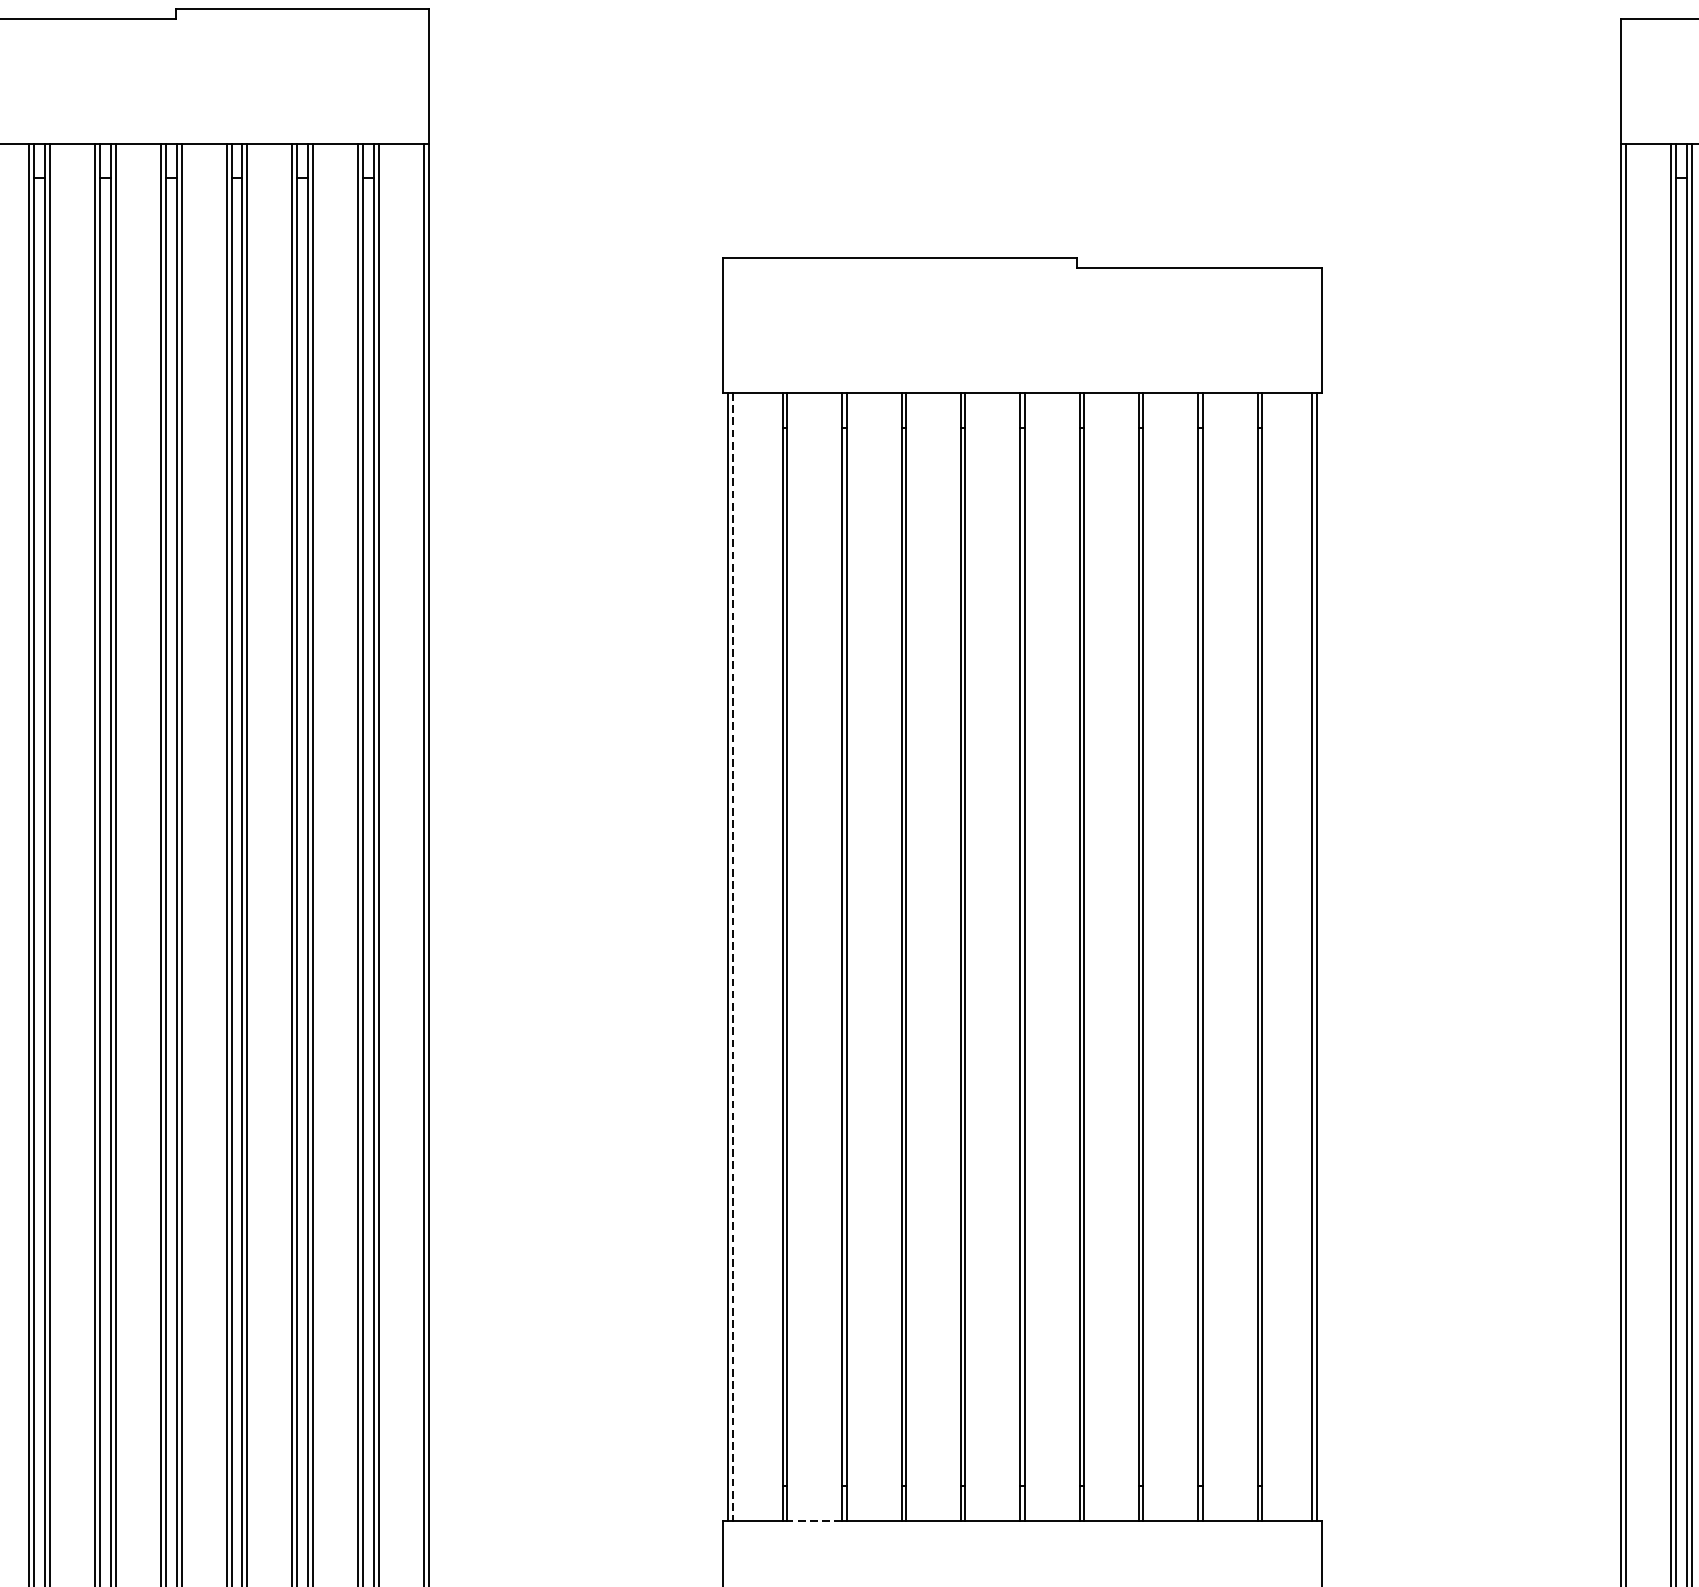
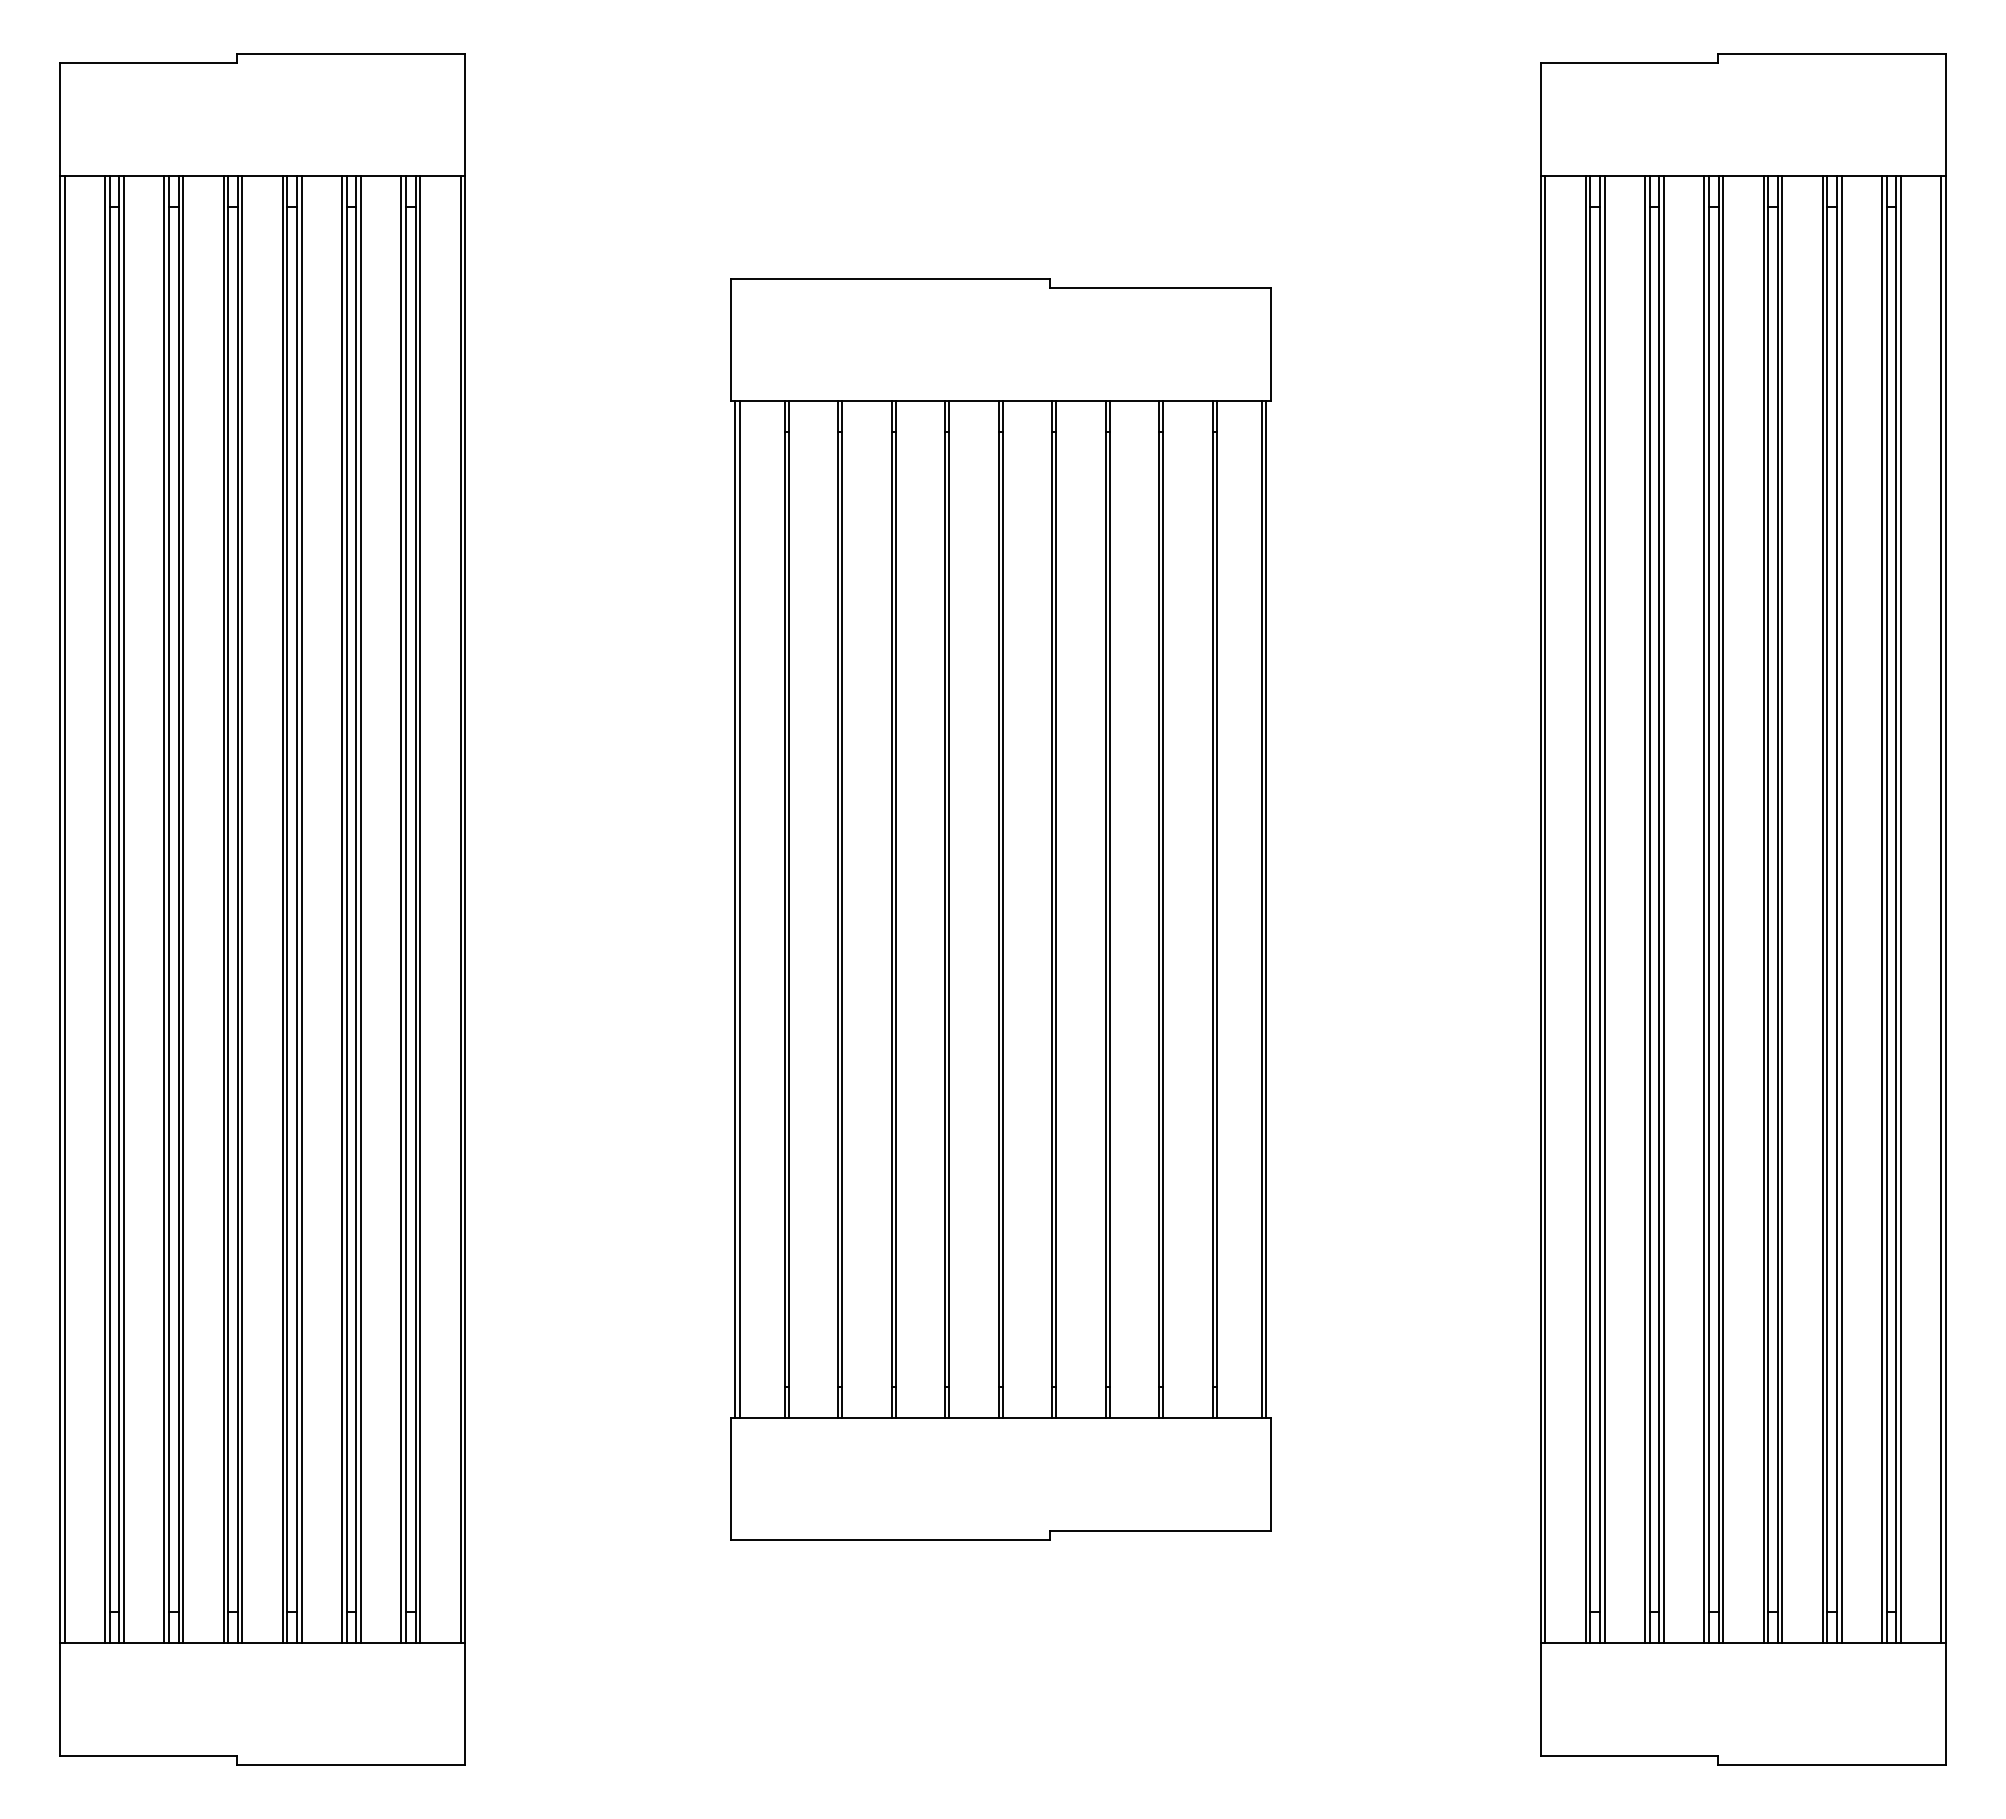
line: (732, 956) -> (739, 909), dashed -> solid
line: (814, 1521) -> (813, 1418), dashed -> solid

